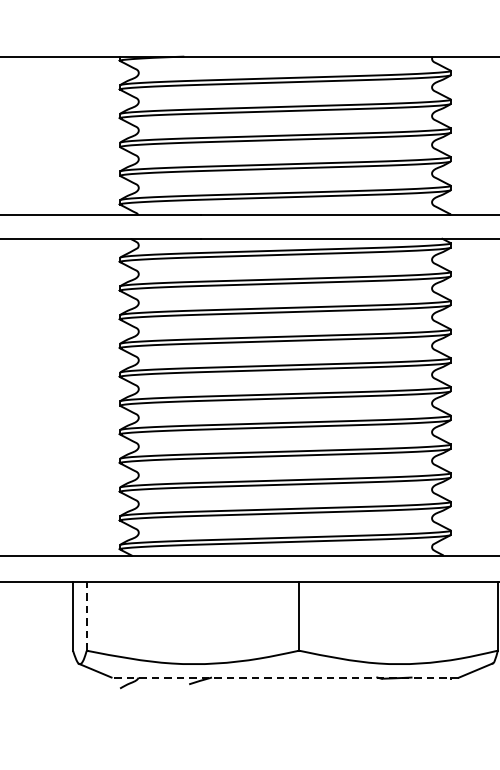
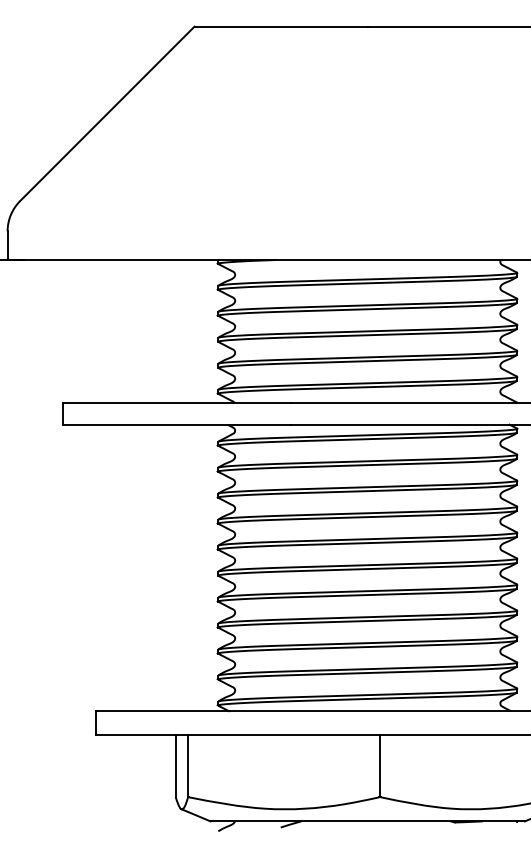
line: (87, 616) -> (188, 766), dashed -> solid
line: (285, 677) -> (367, 821), dashed -> solid

